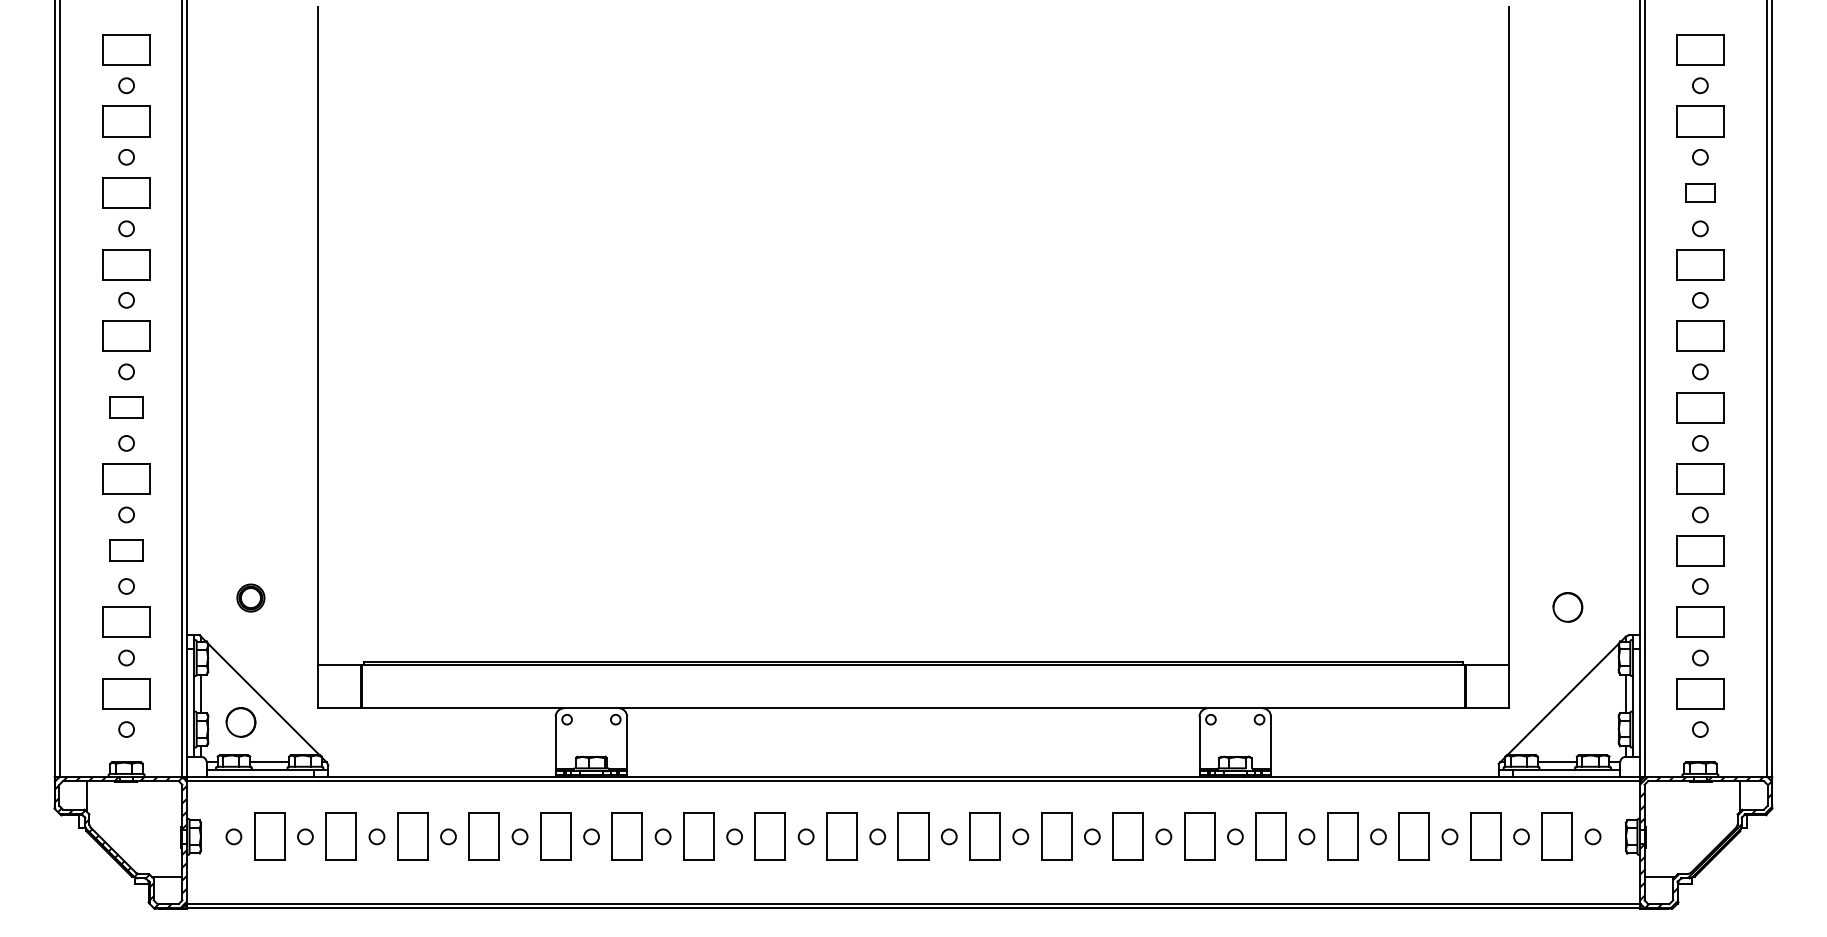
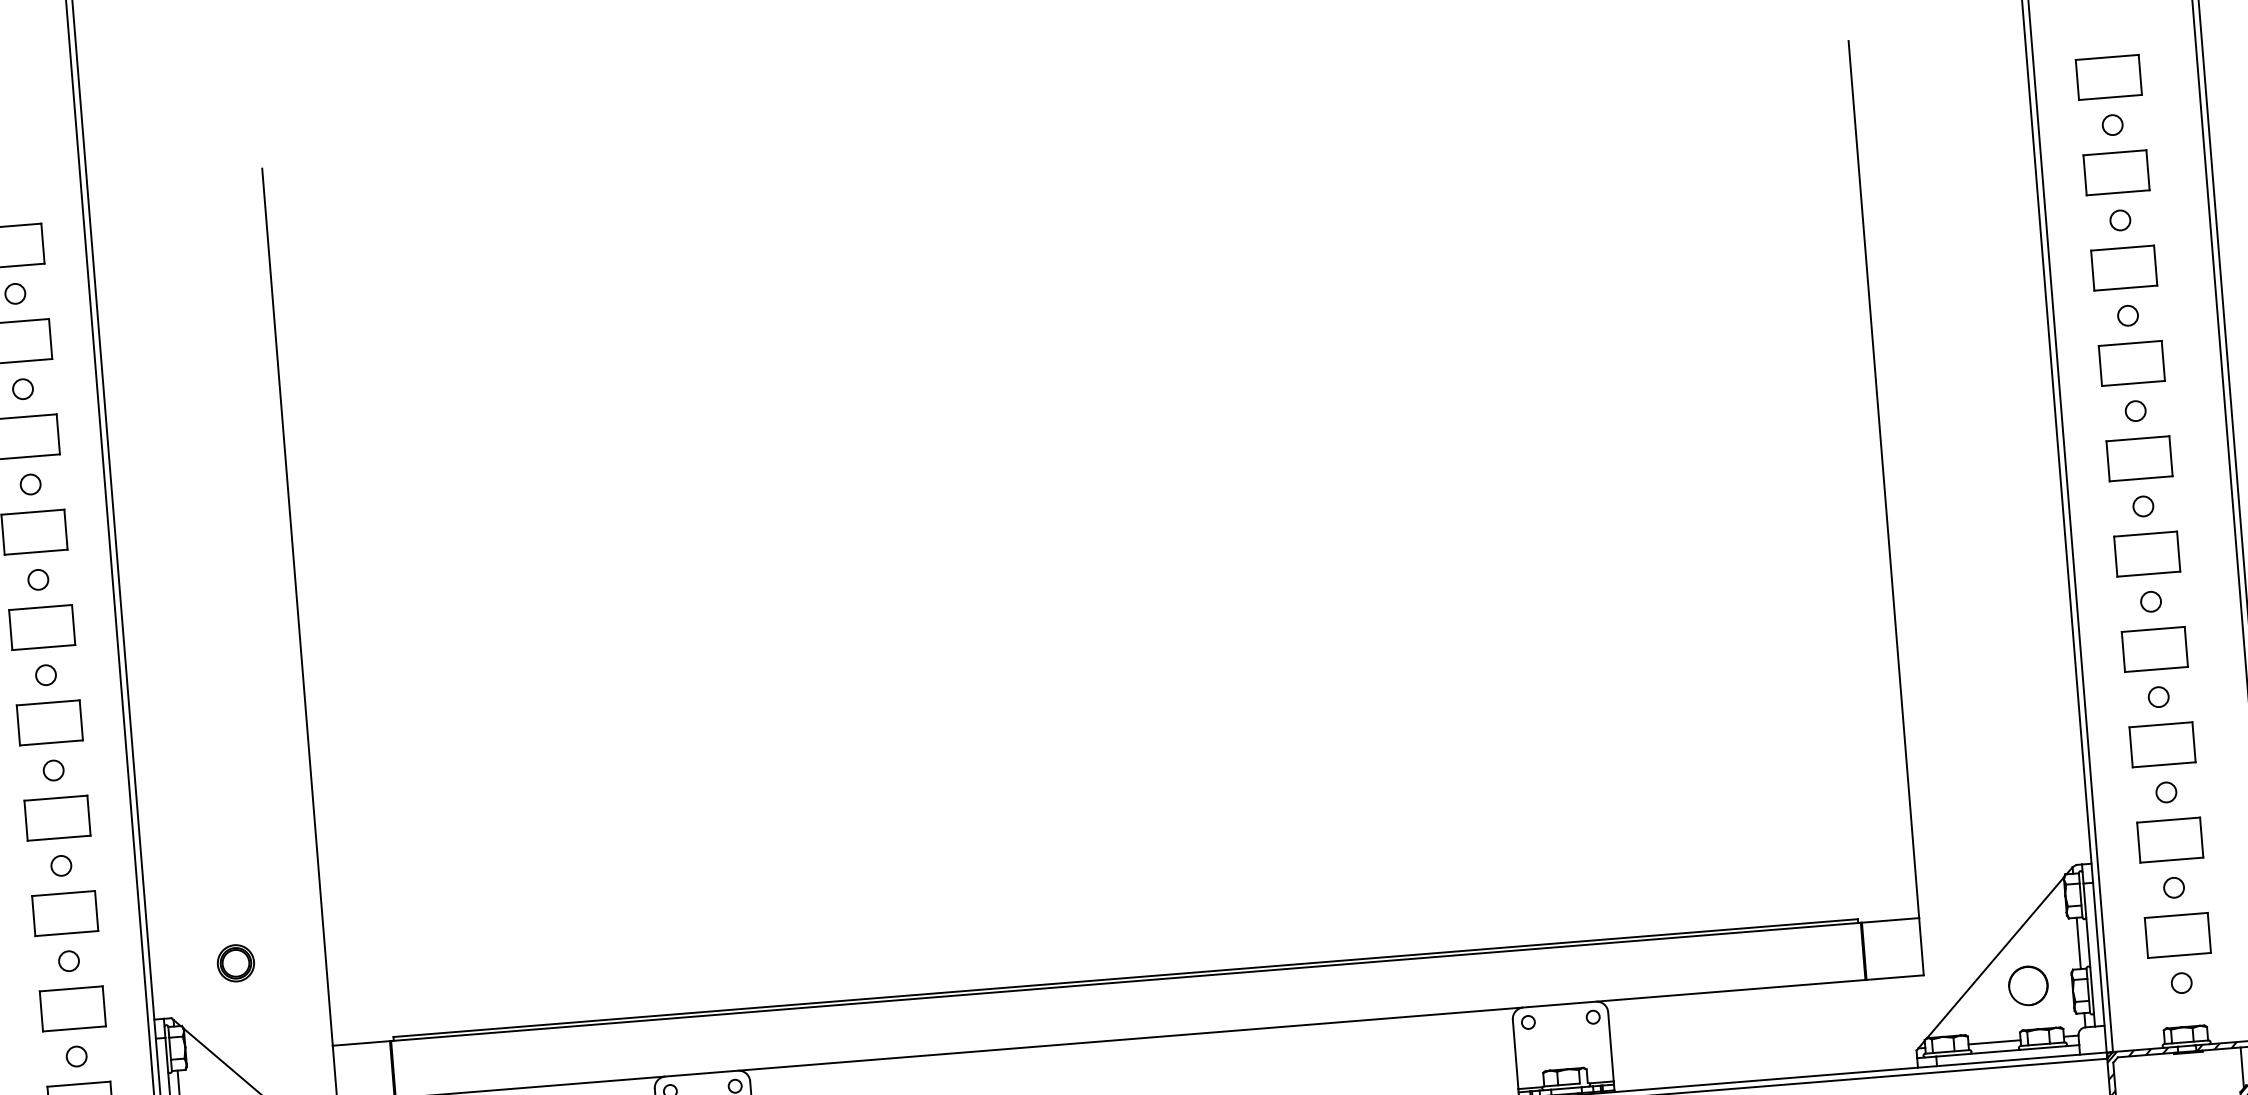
part: (1700, 192) -> (2124, 267), size x1.67
part: (126, 407) -> (49, 722), size x1.43
part: (126, 550) -> (65, 913), size x1.43
part: (1567, 607) -> (2027, 986), moved

